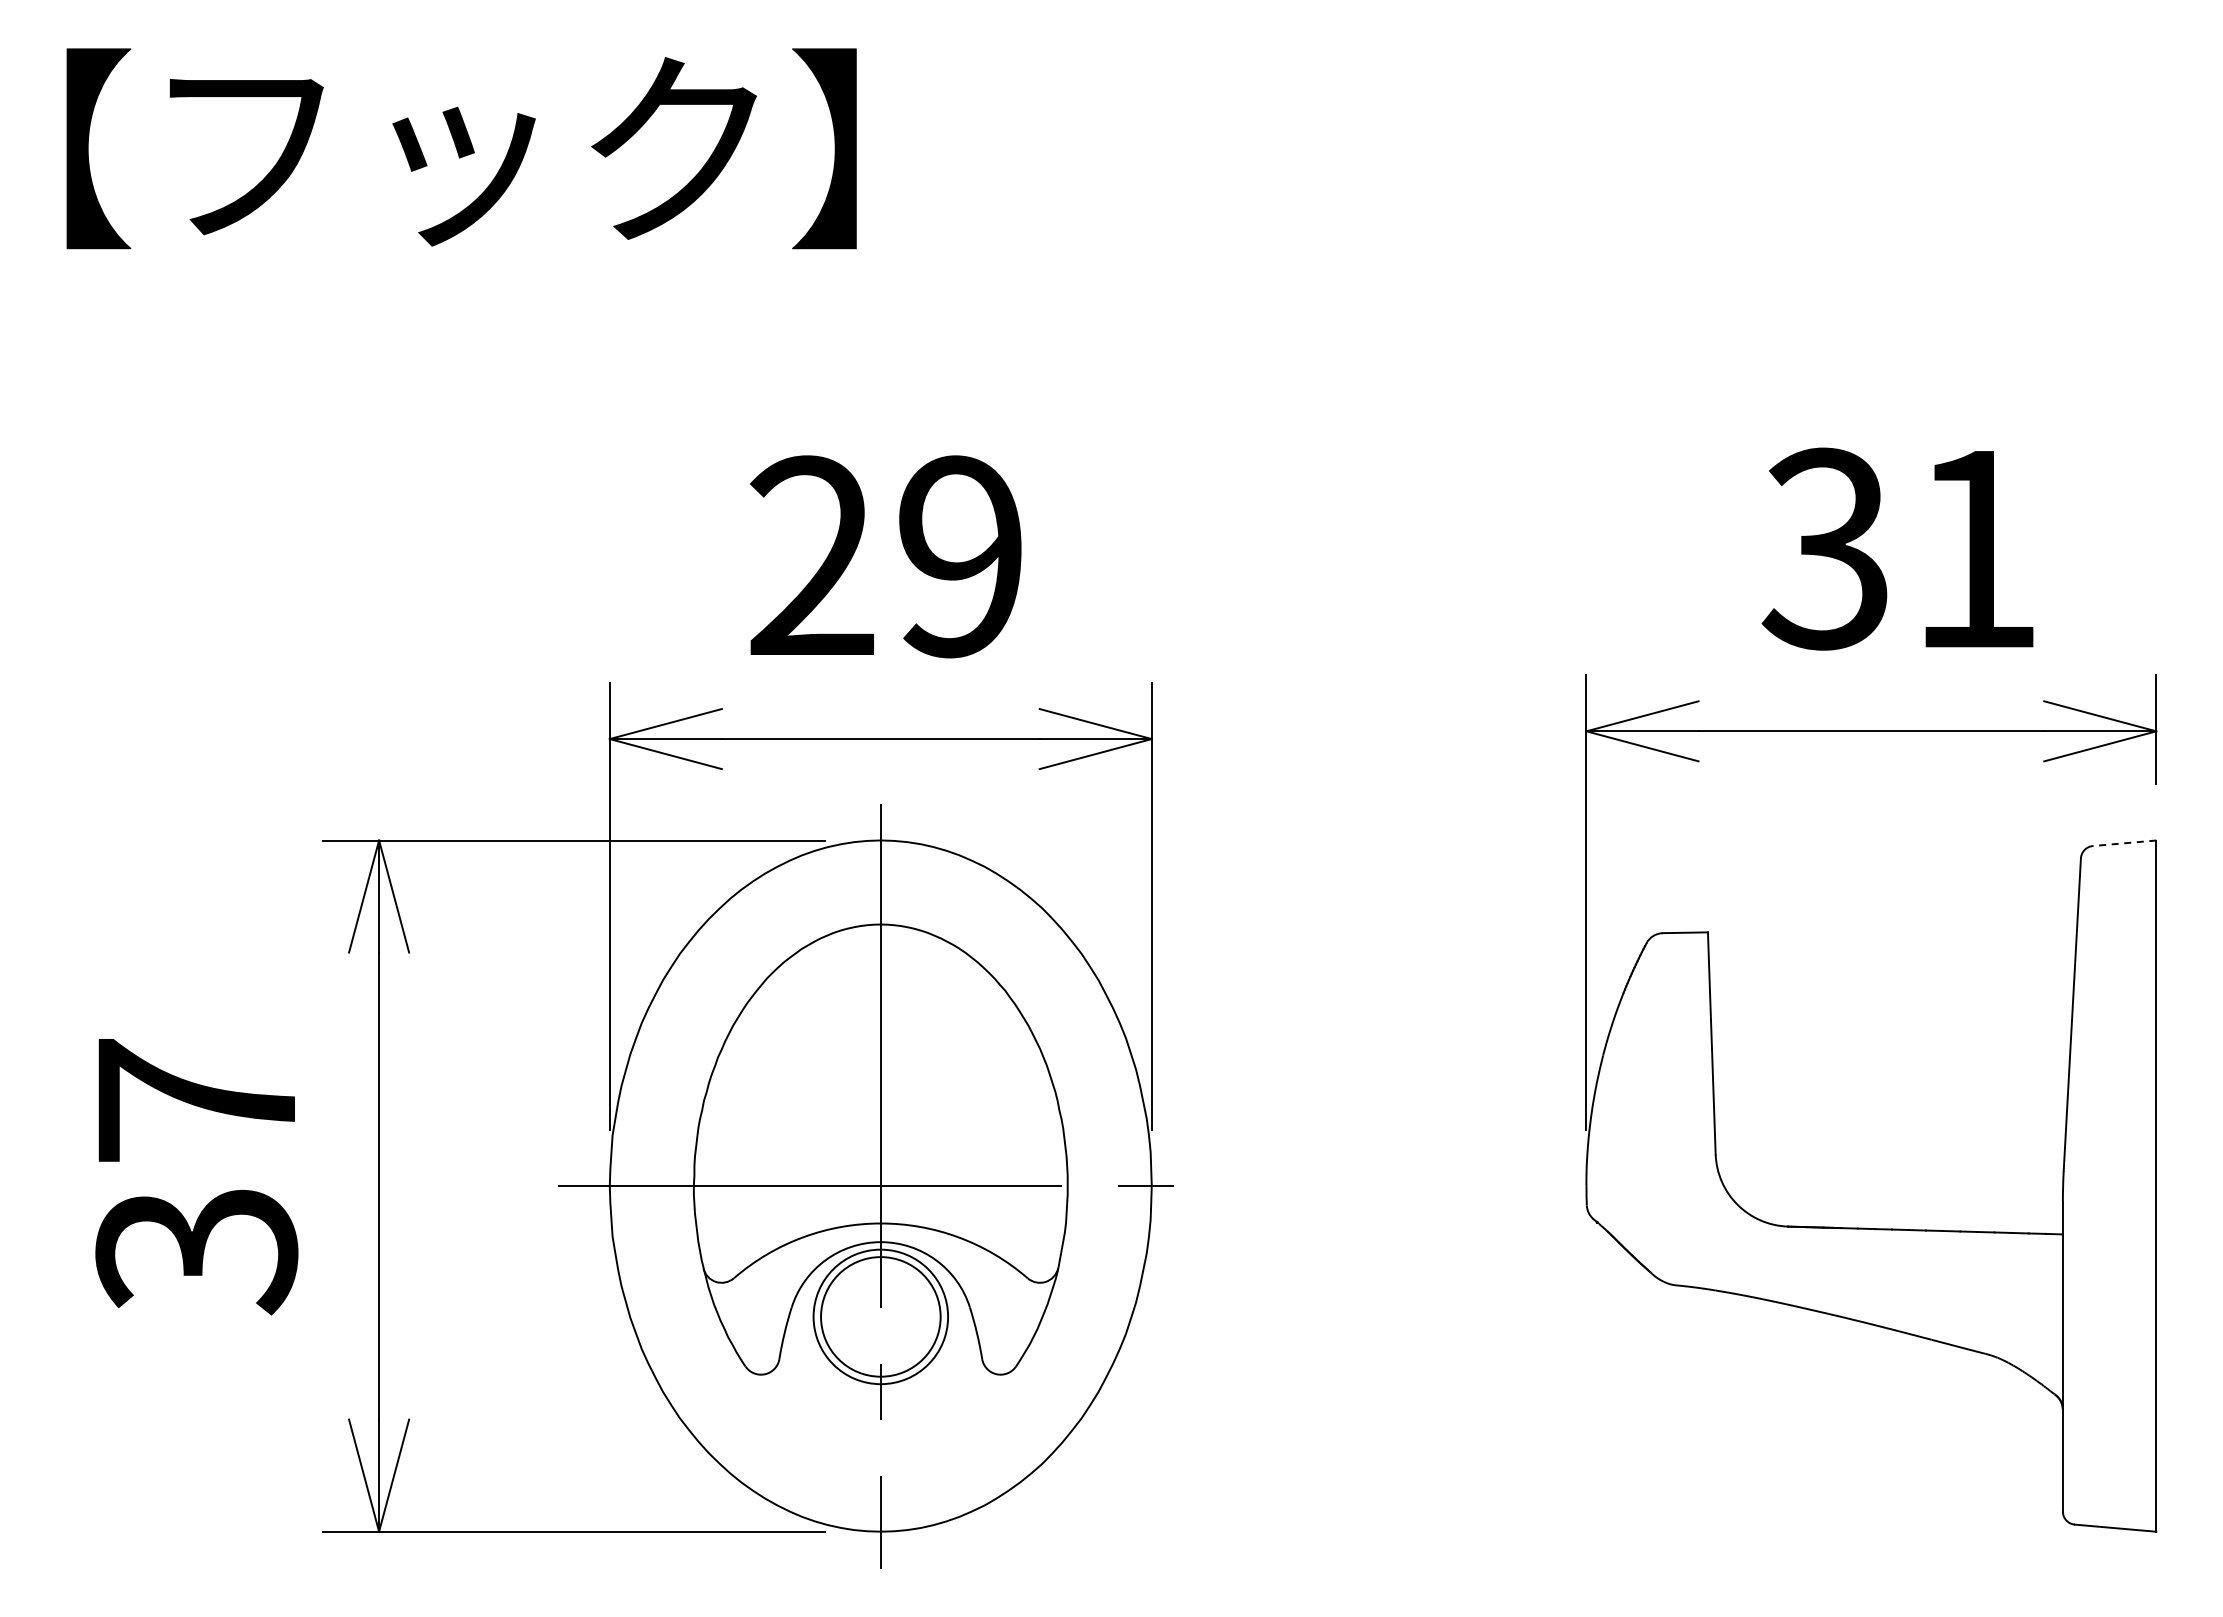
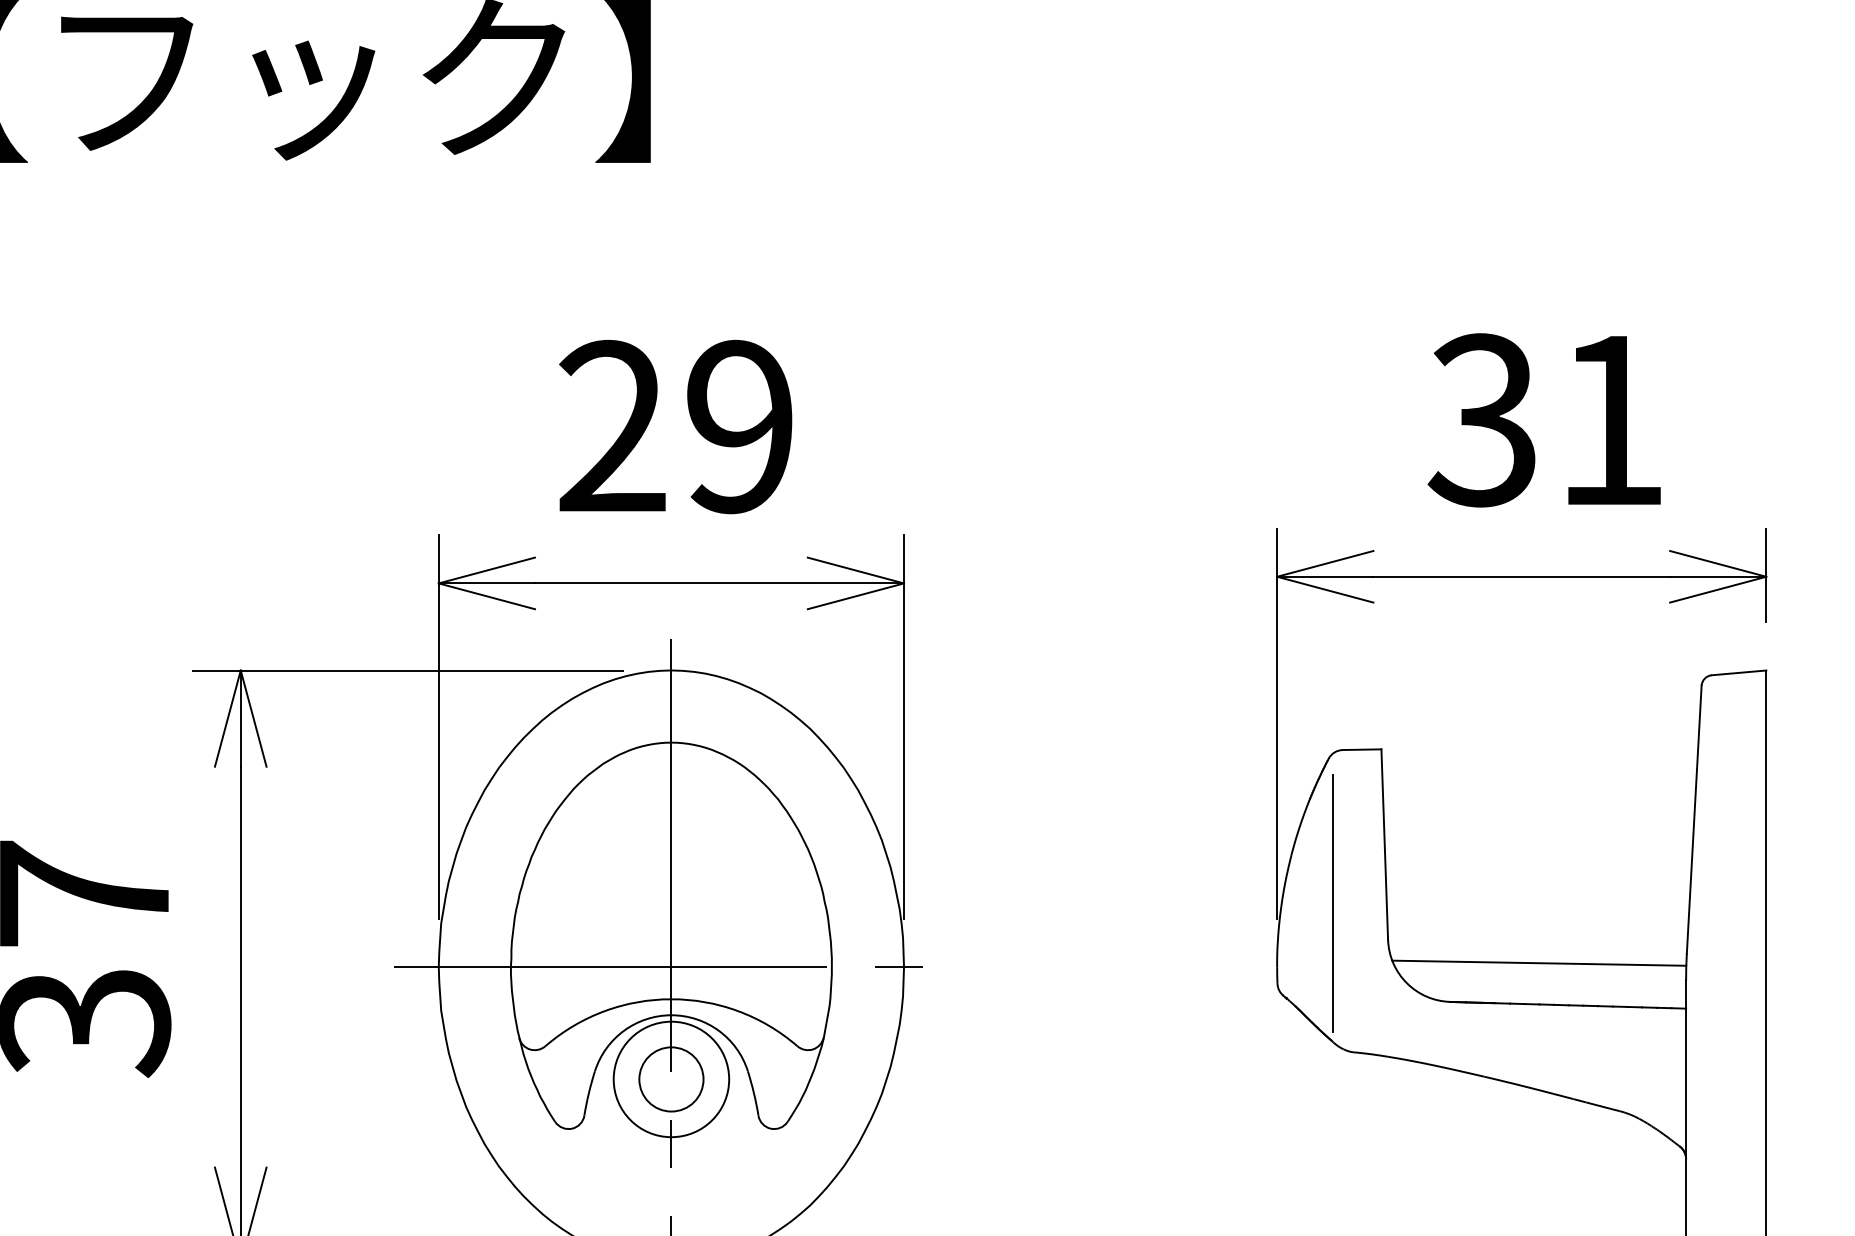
line: (2124, 843) -> (1739, 673), dashed -> solid
line: (1651, 1111) -> (1332, 903), added
line: (1891, 1181) -> (1538, 963), added
circle: (880, 1316) -> (671, 1079), size x0.62

